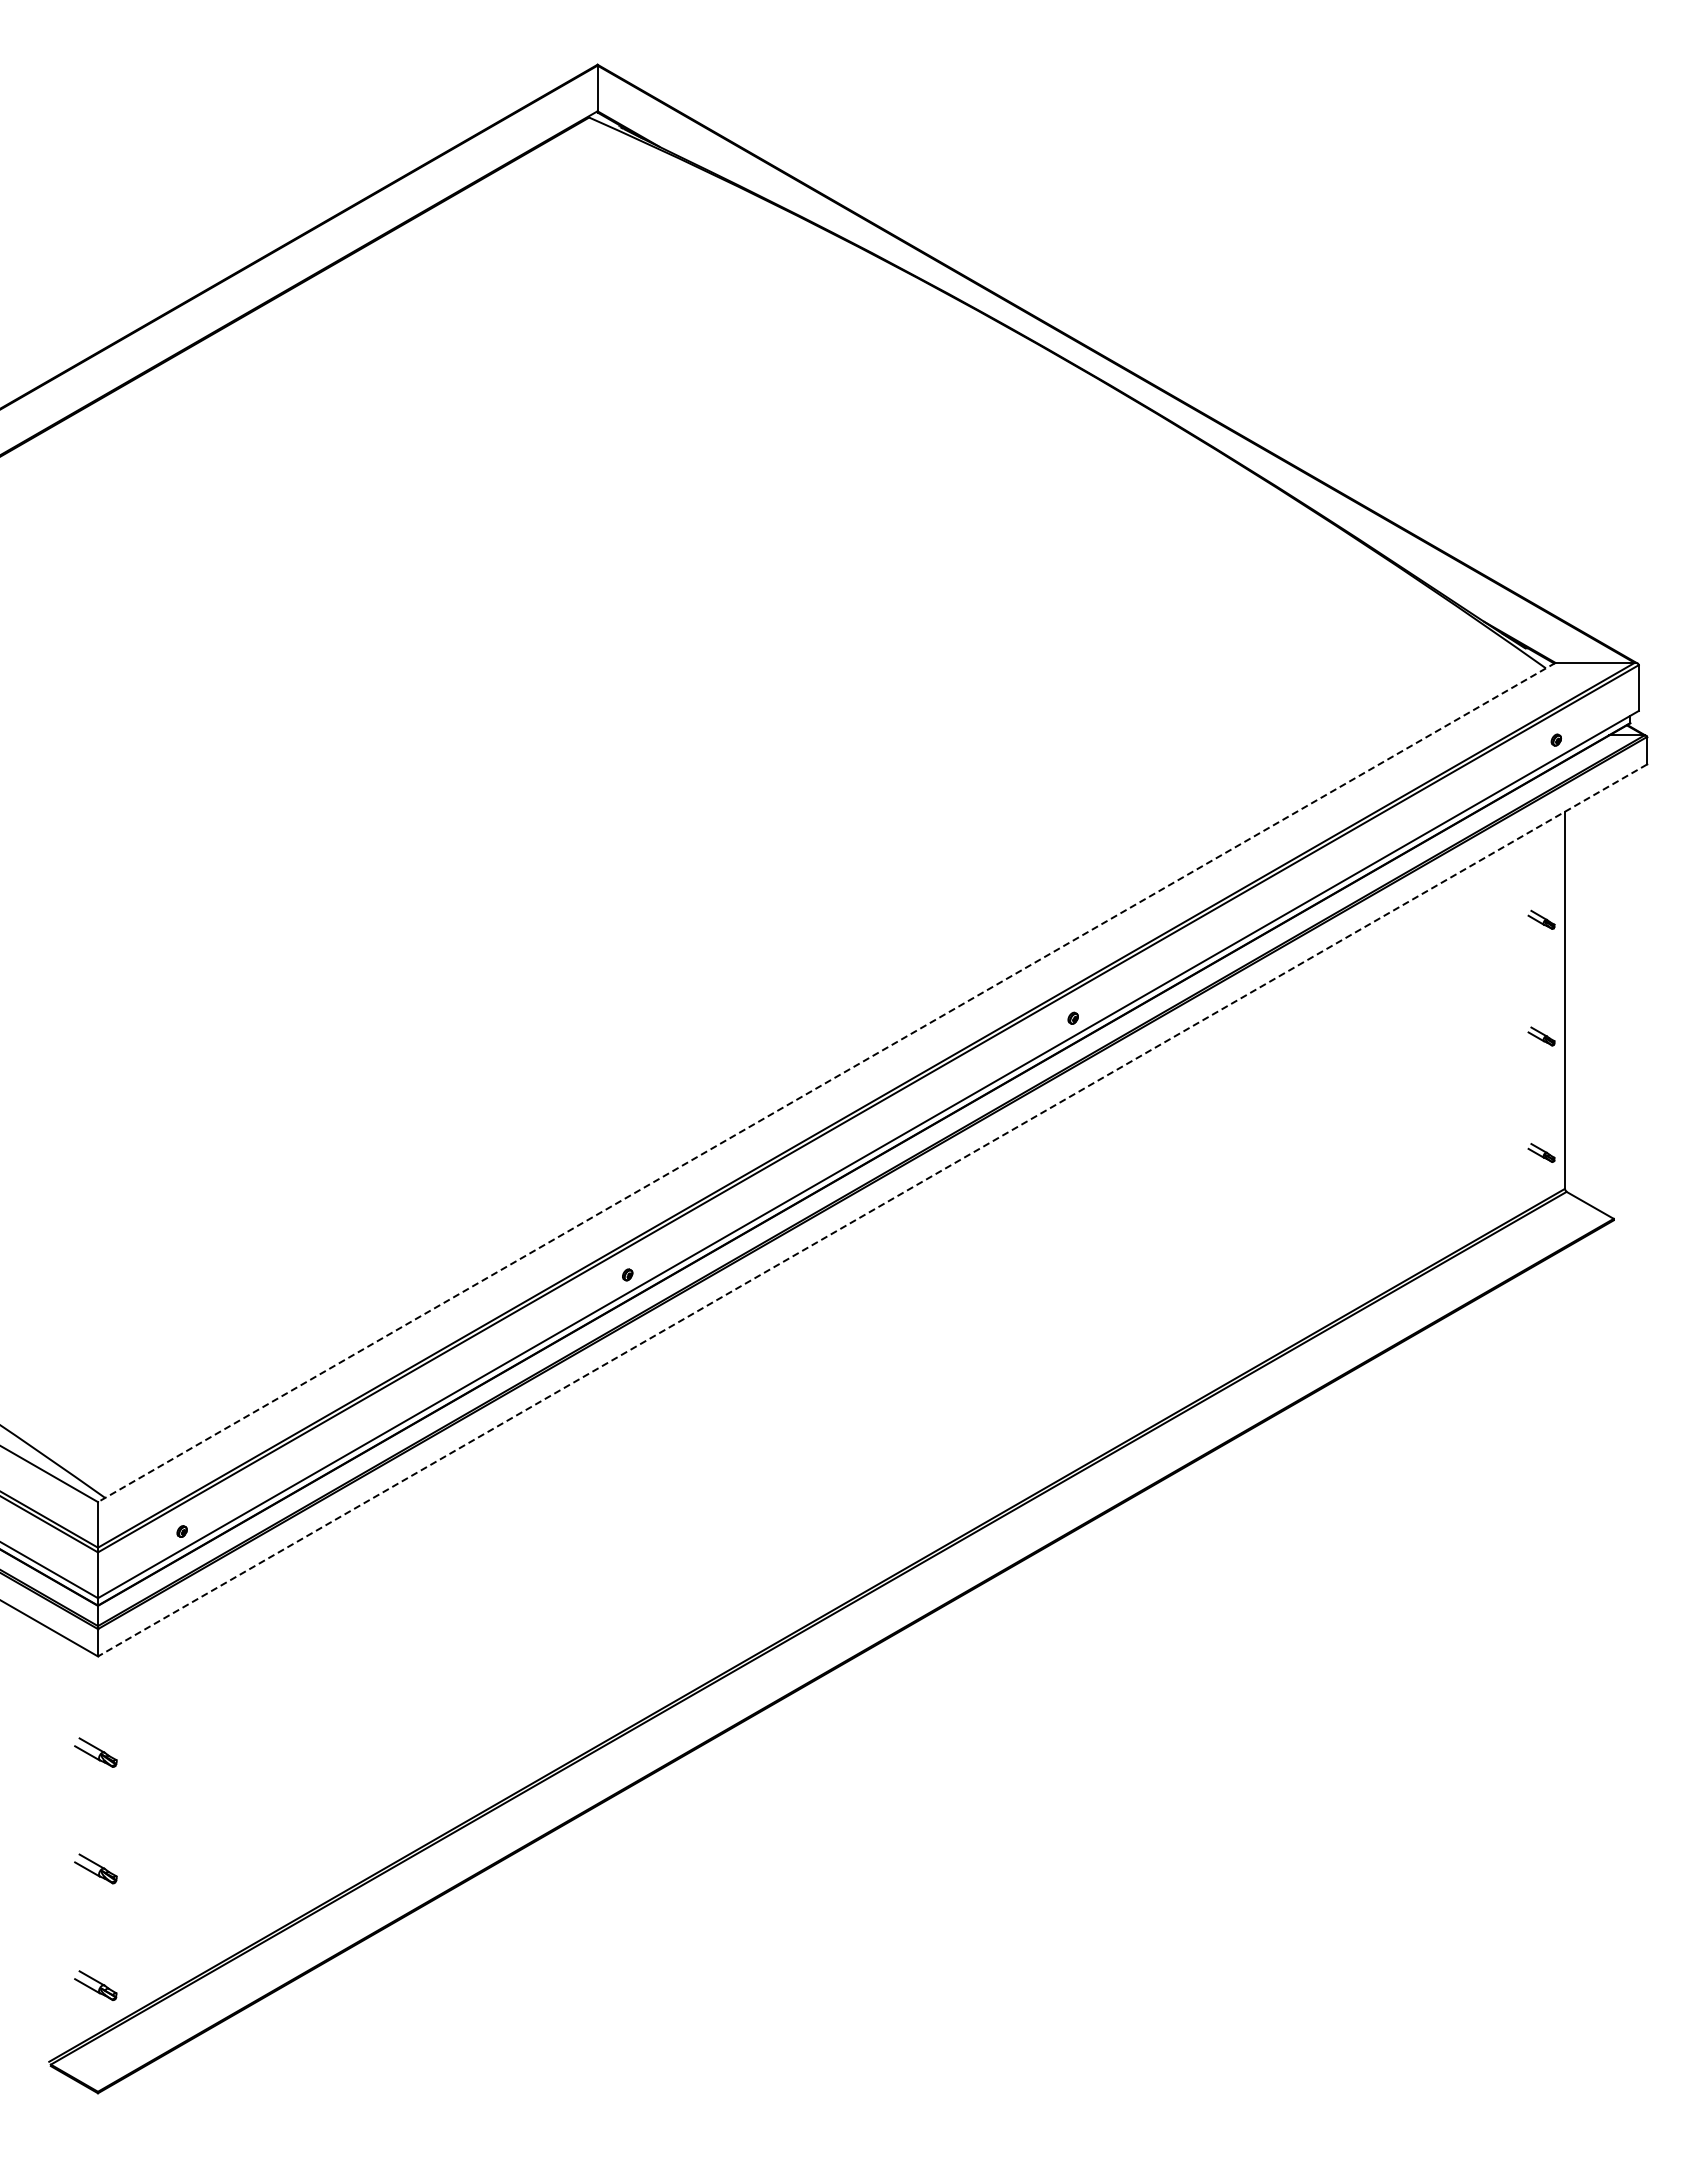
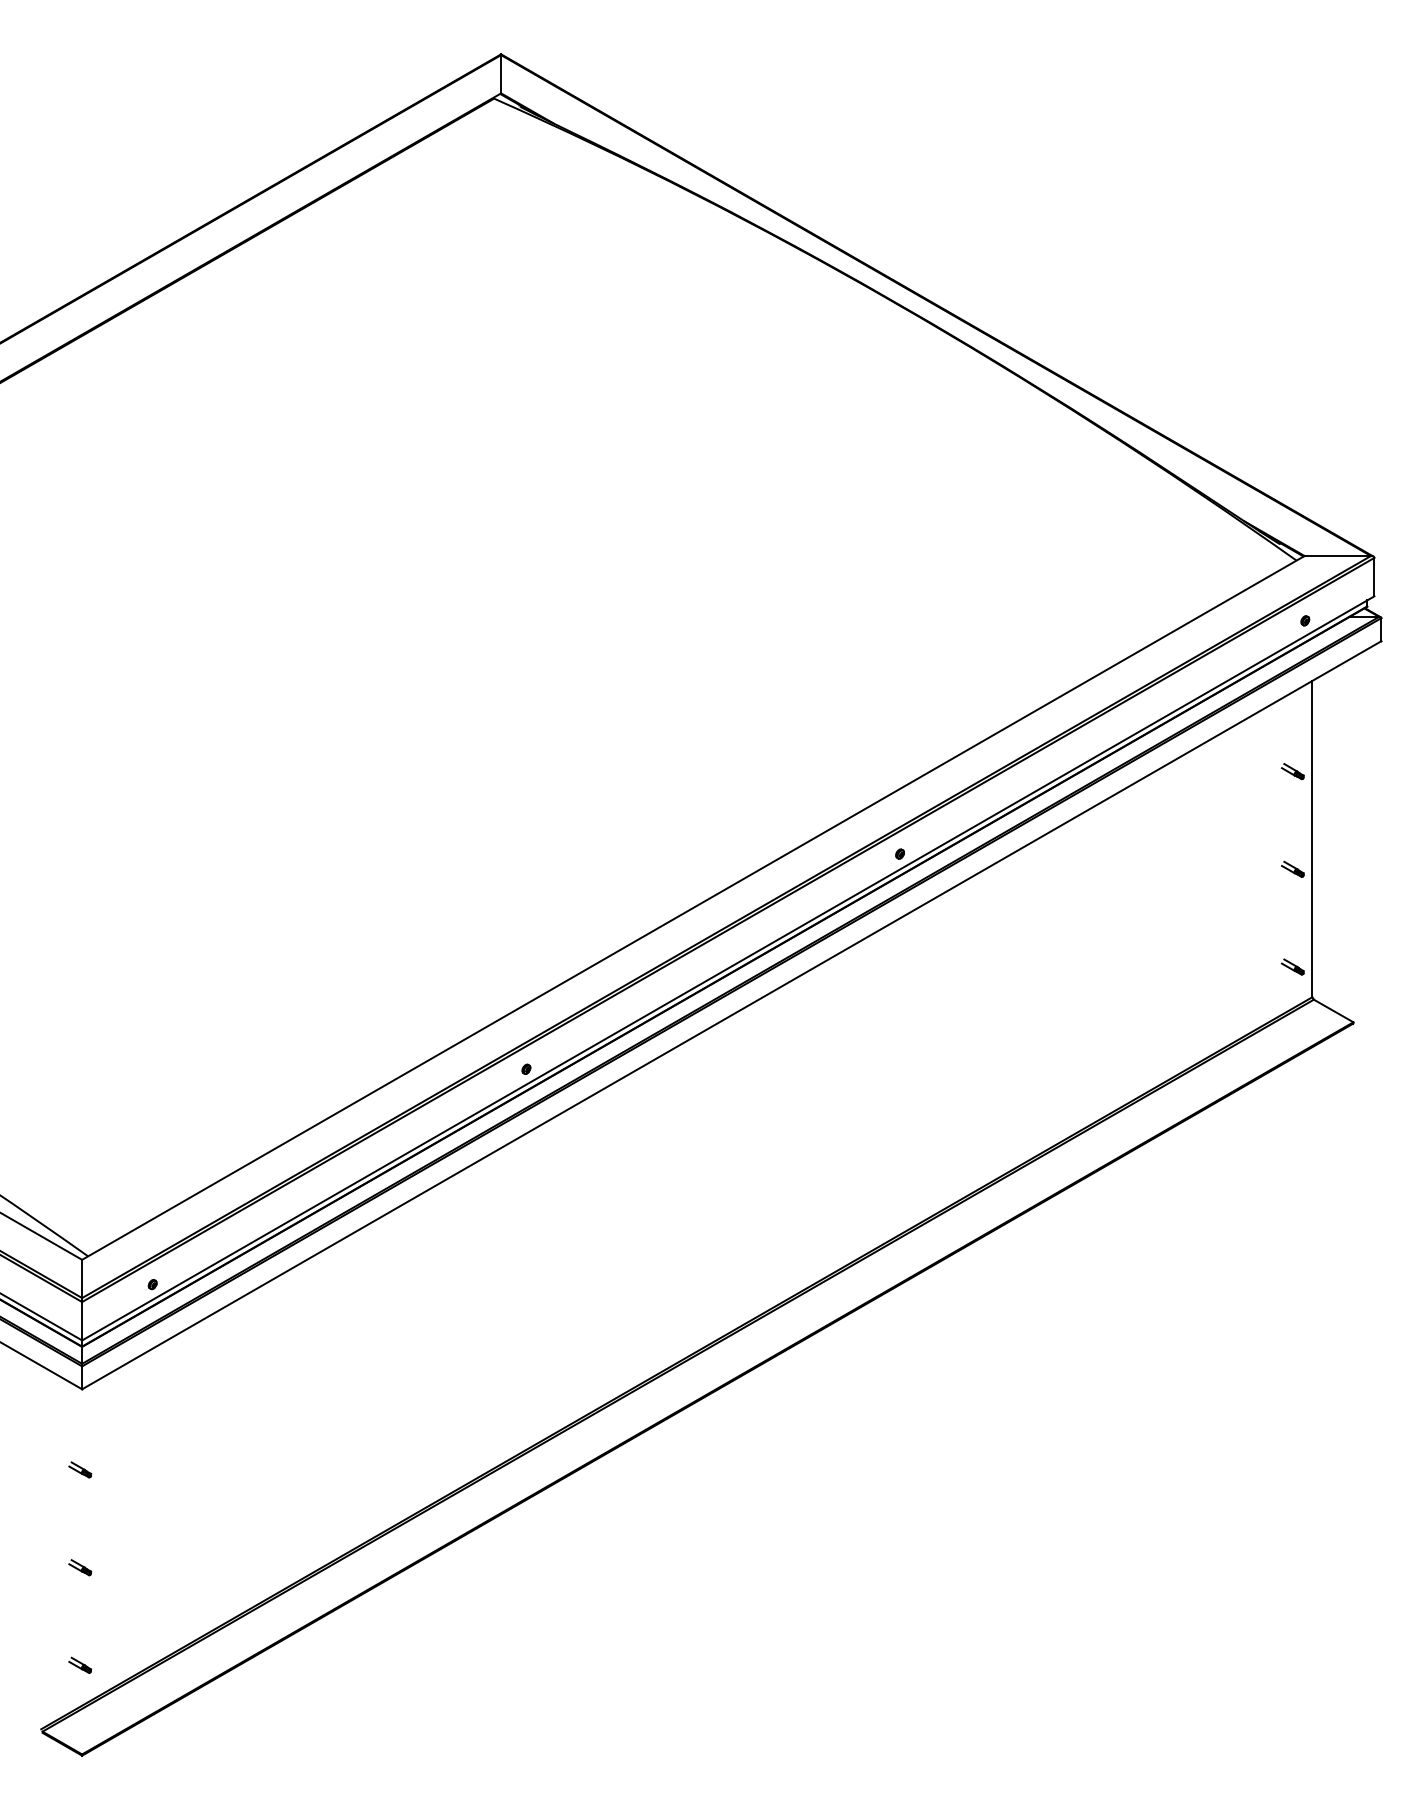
line: (826, 1082) -> (693, 907), dashed -> solid
line: (872, 1210) -> (731, 1015), dashed -> solid
part: (95, 1752) -> (80, 1469), size x0.62
part: (95, 1869) -> (80, 1567), size x0.62
part: (95, 1985) -> (80, 1665), size x0.62

